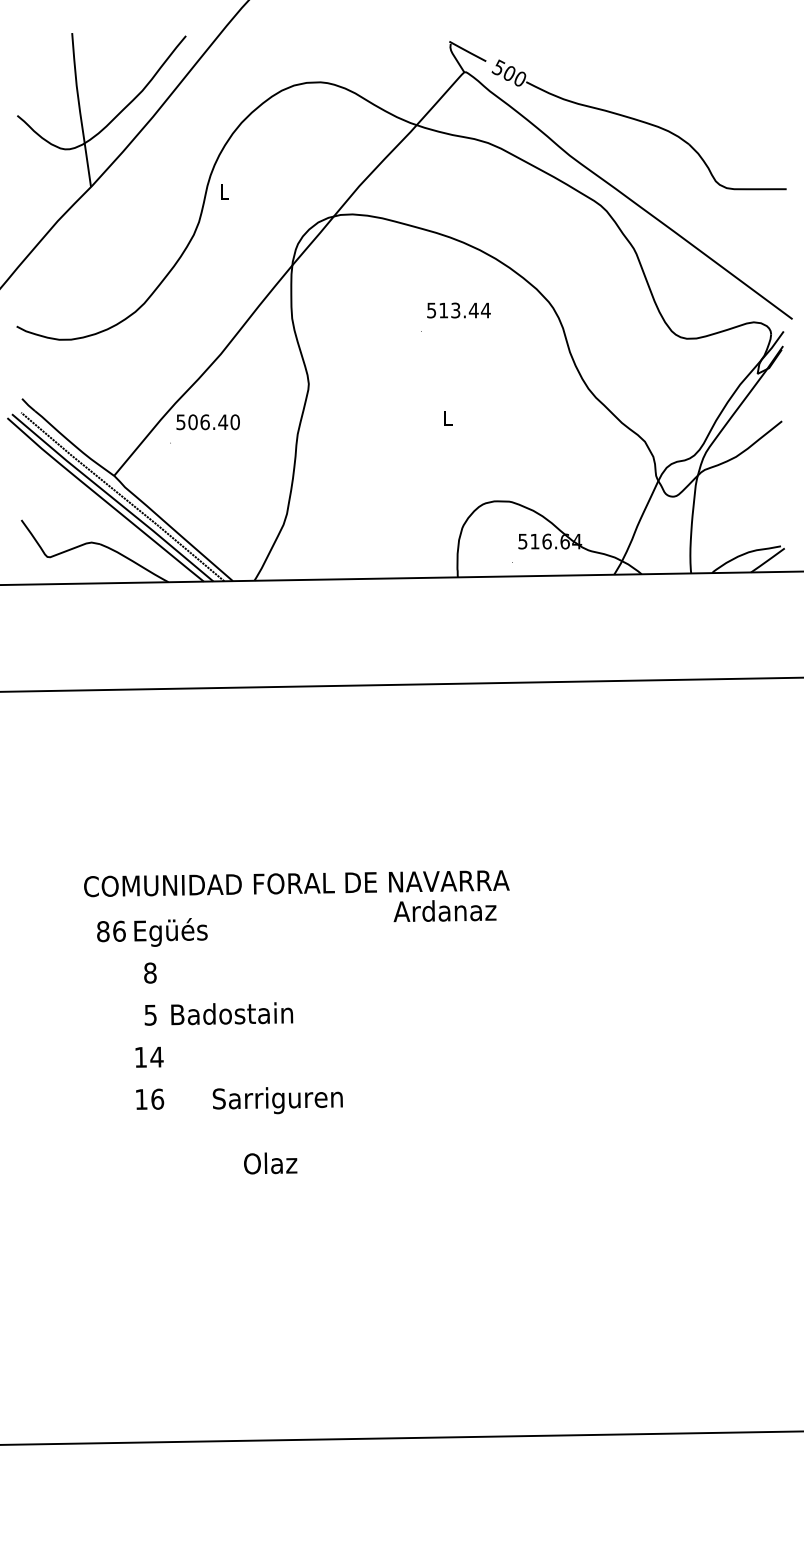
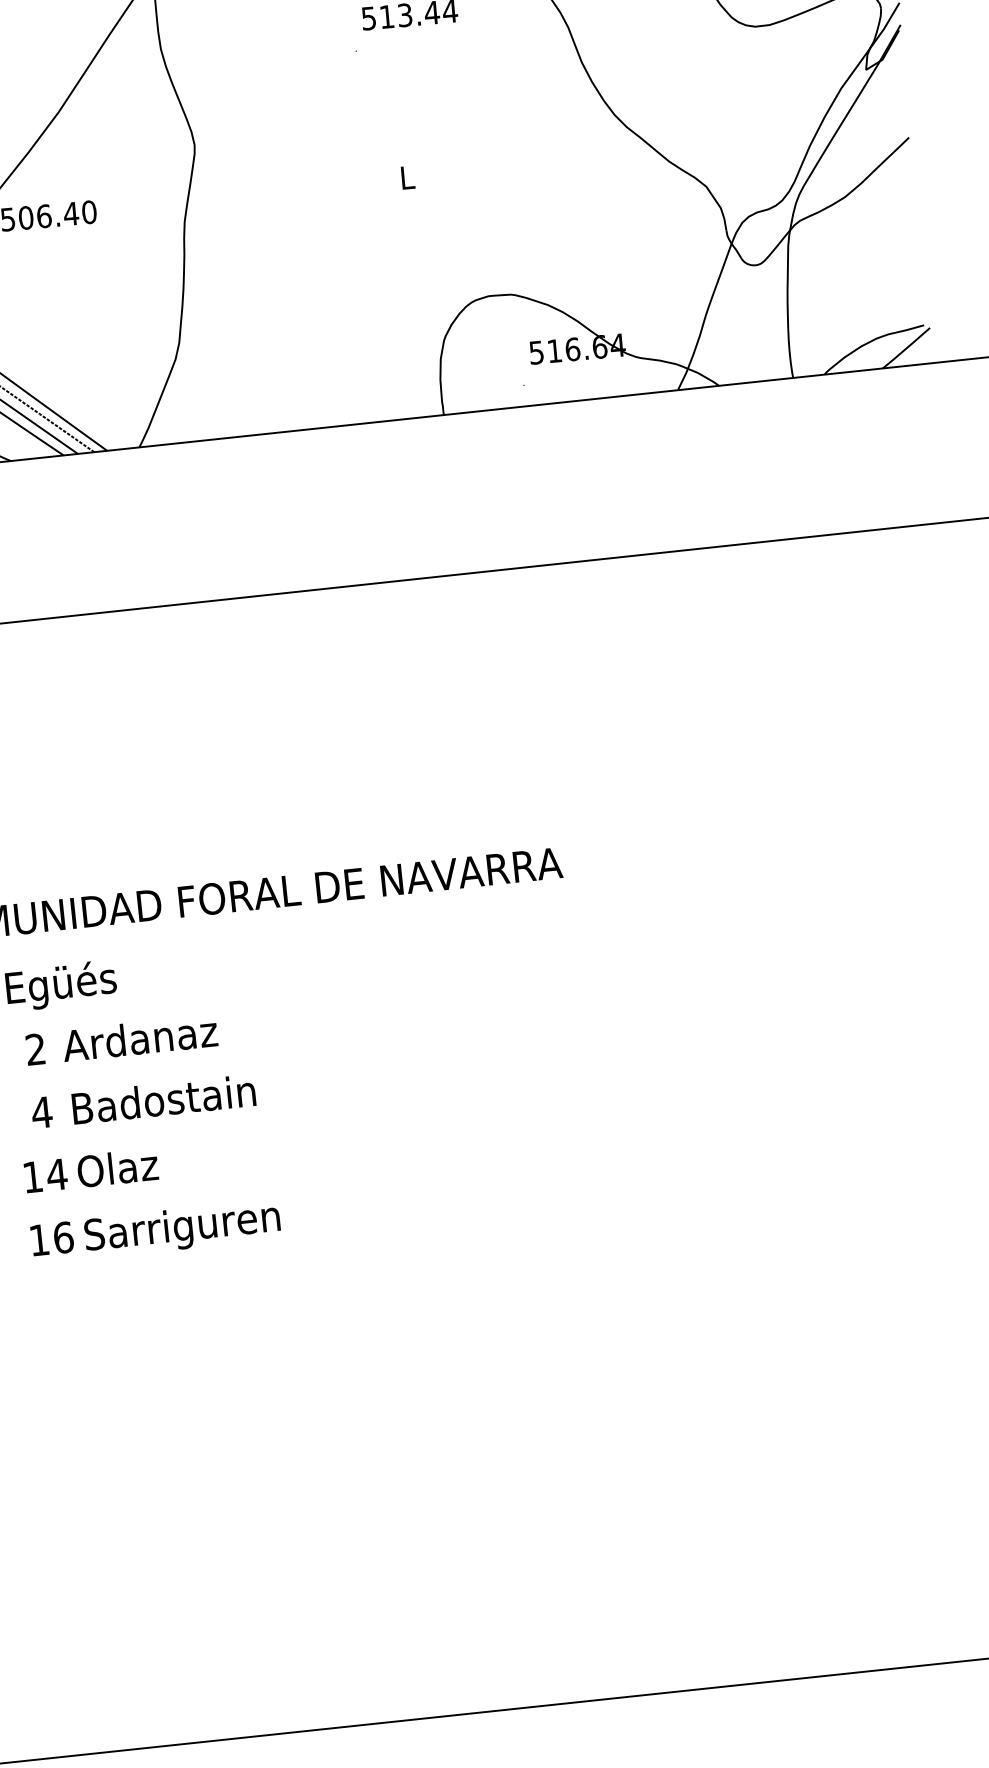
text: (444, 911) -> (139, 1039), moved
text: (150, 972) -> (35, 1048), 8 -> 2
text: (150, 1015) -> (41, 1113), 5 -> 4
text: (277, 1100) -> (182, 1228), moved
text: (270, 1163) -> (117, 1168), moved

